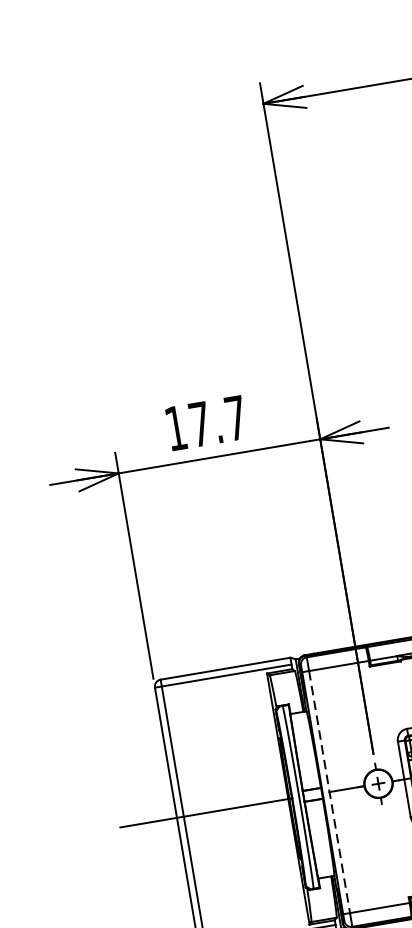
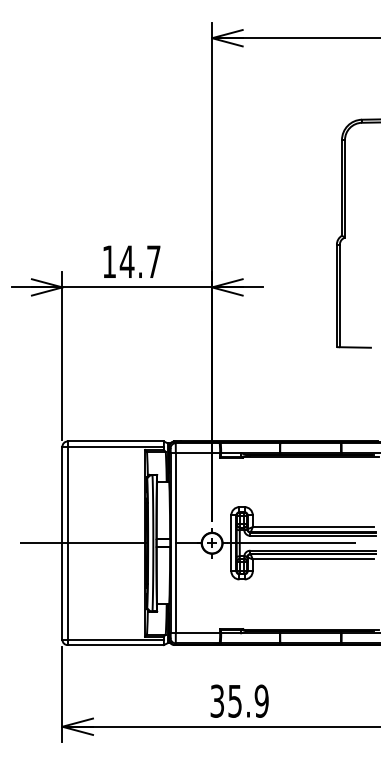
text: (199, 423) -> (126, 261), 17.7 -> 14.7
line: (329, 792) -> (175, 543), dashed -> solid

